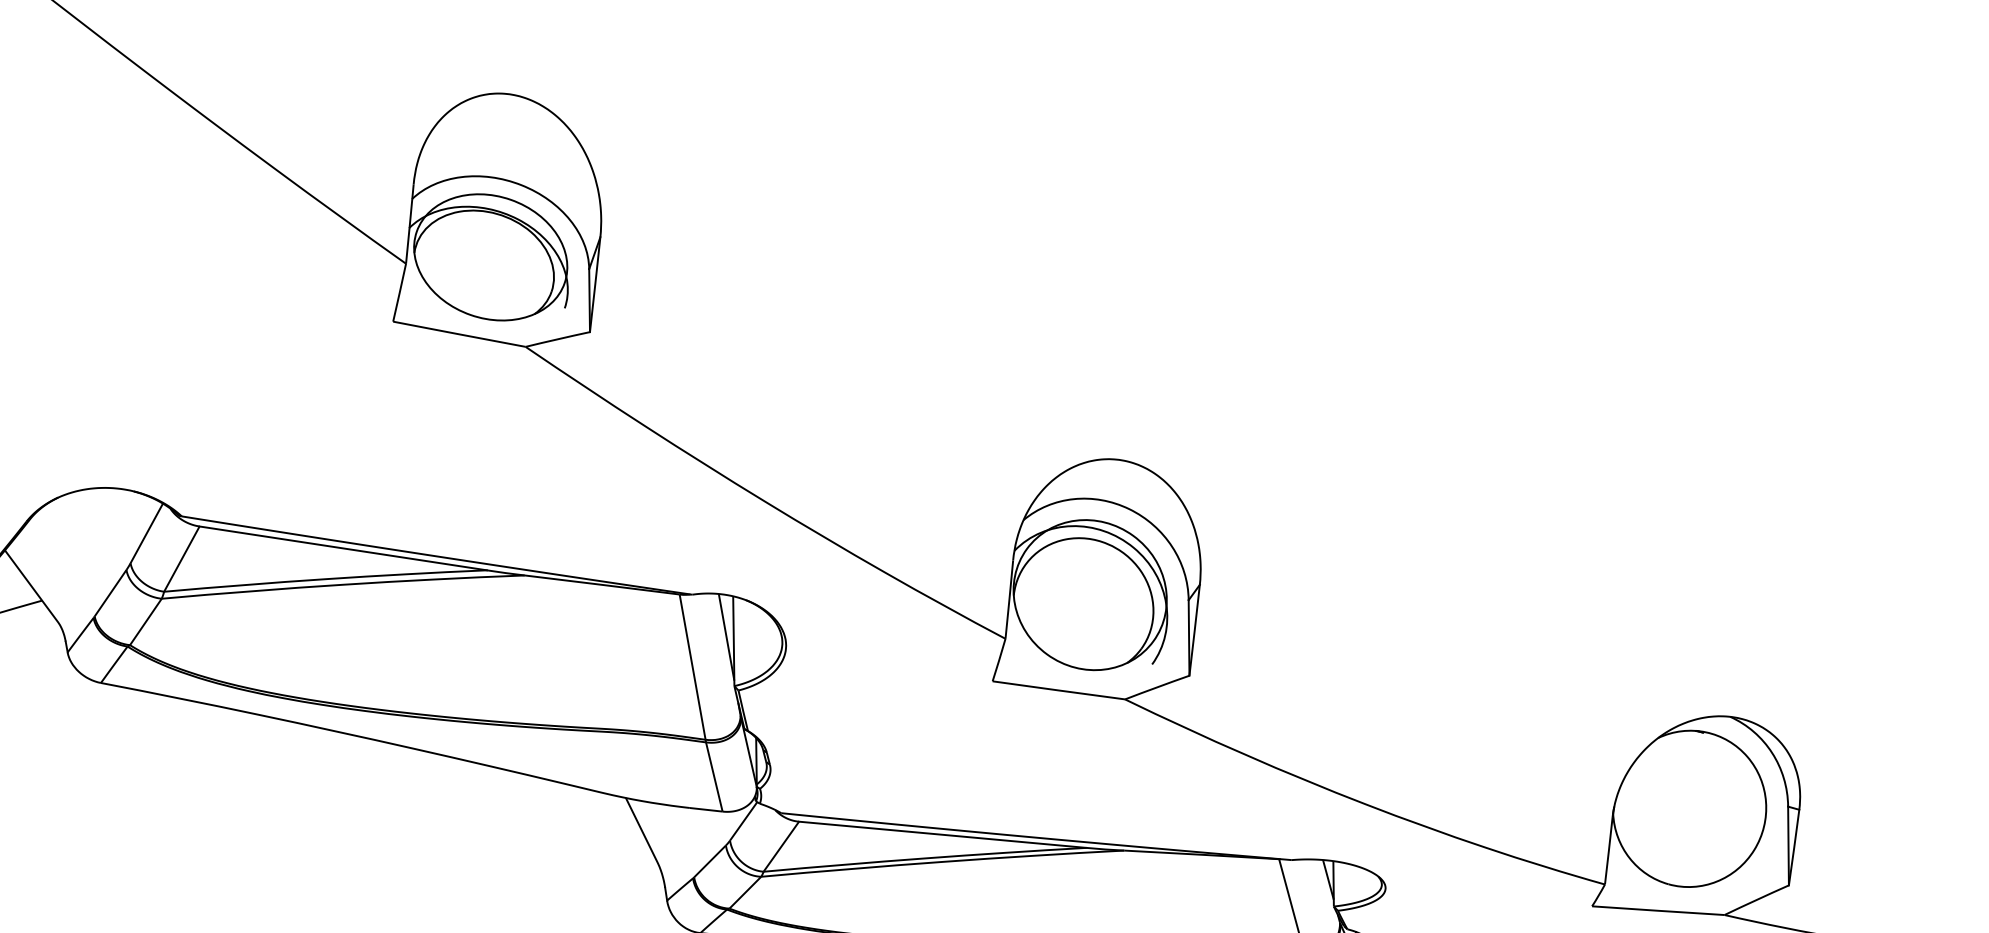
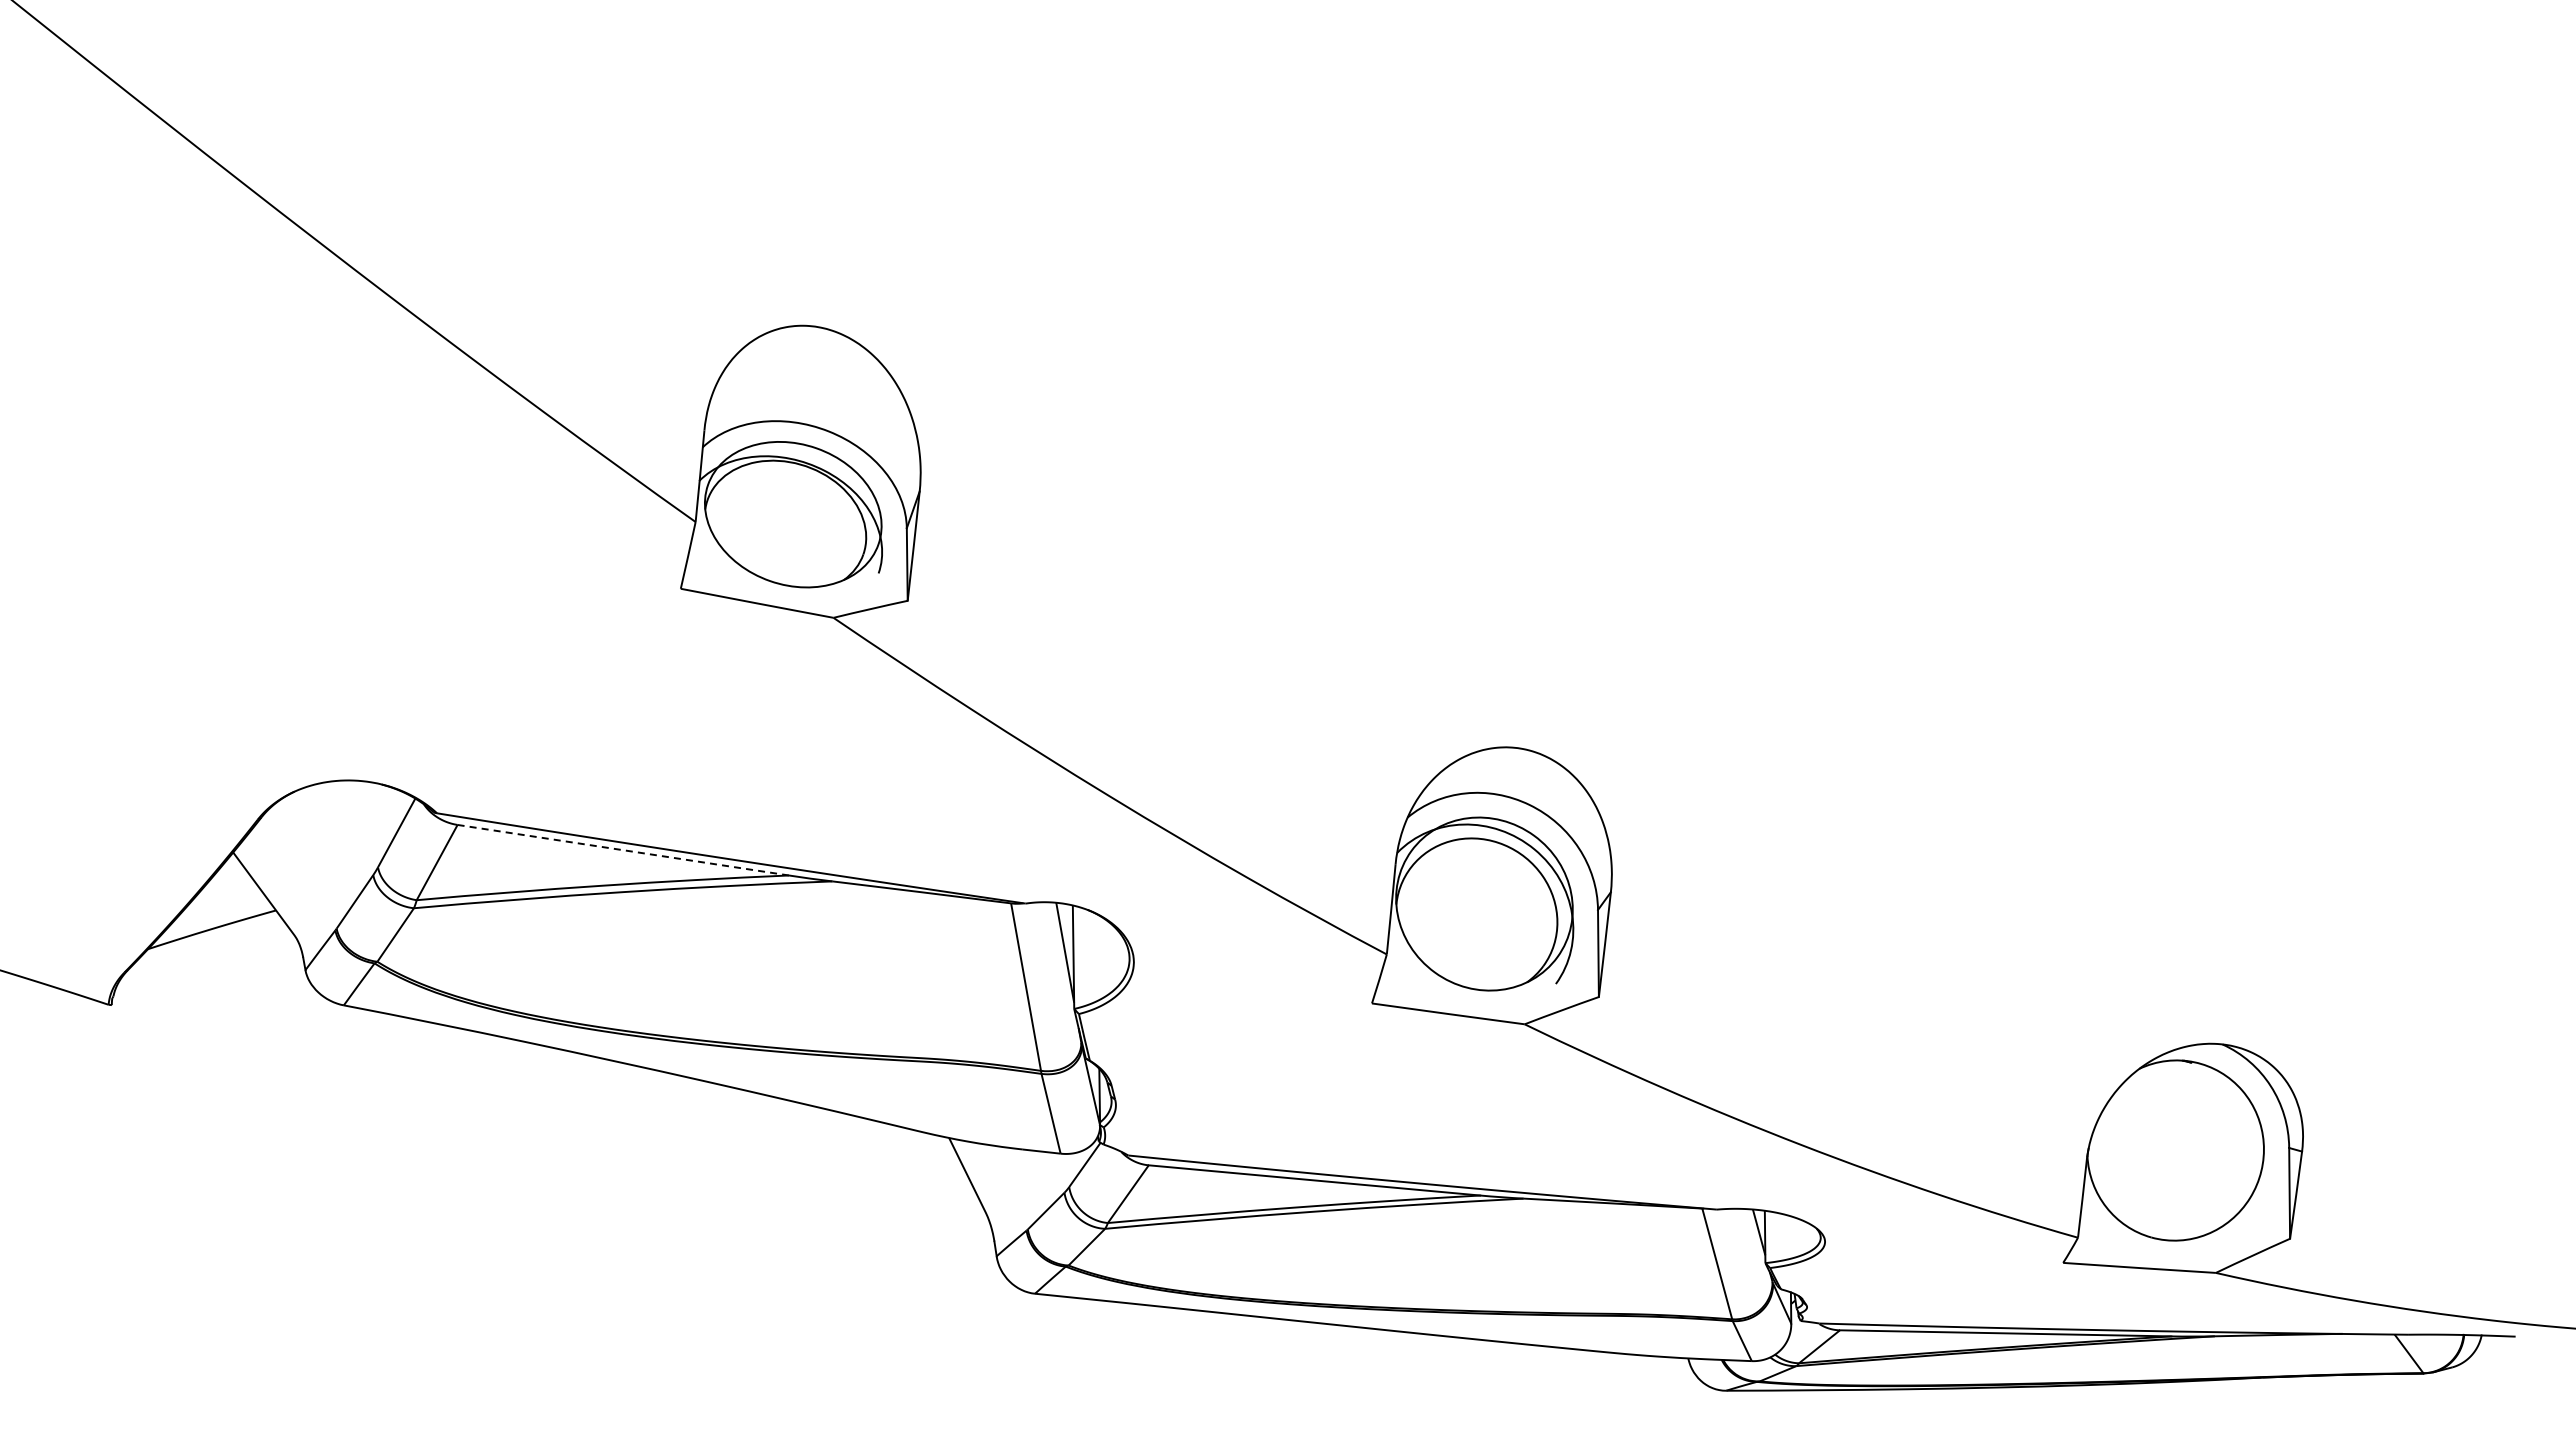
line: (343, 548) -> (623, 850), solid -> dashed

